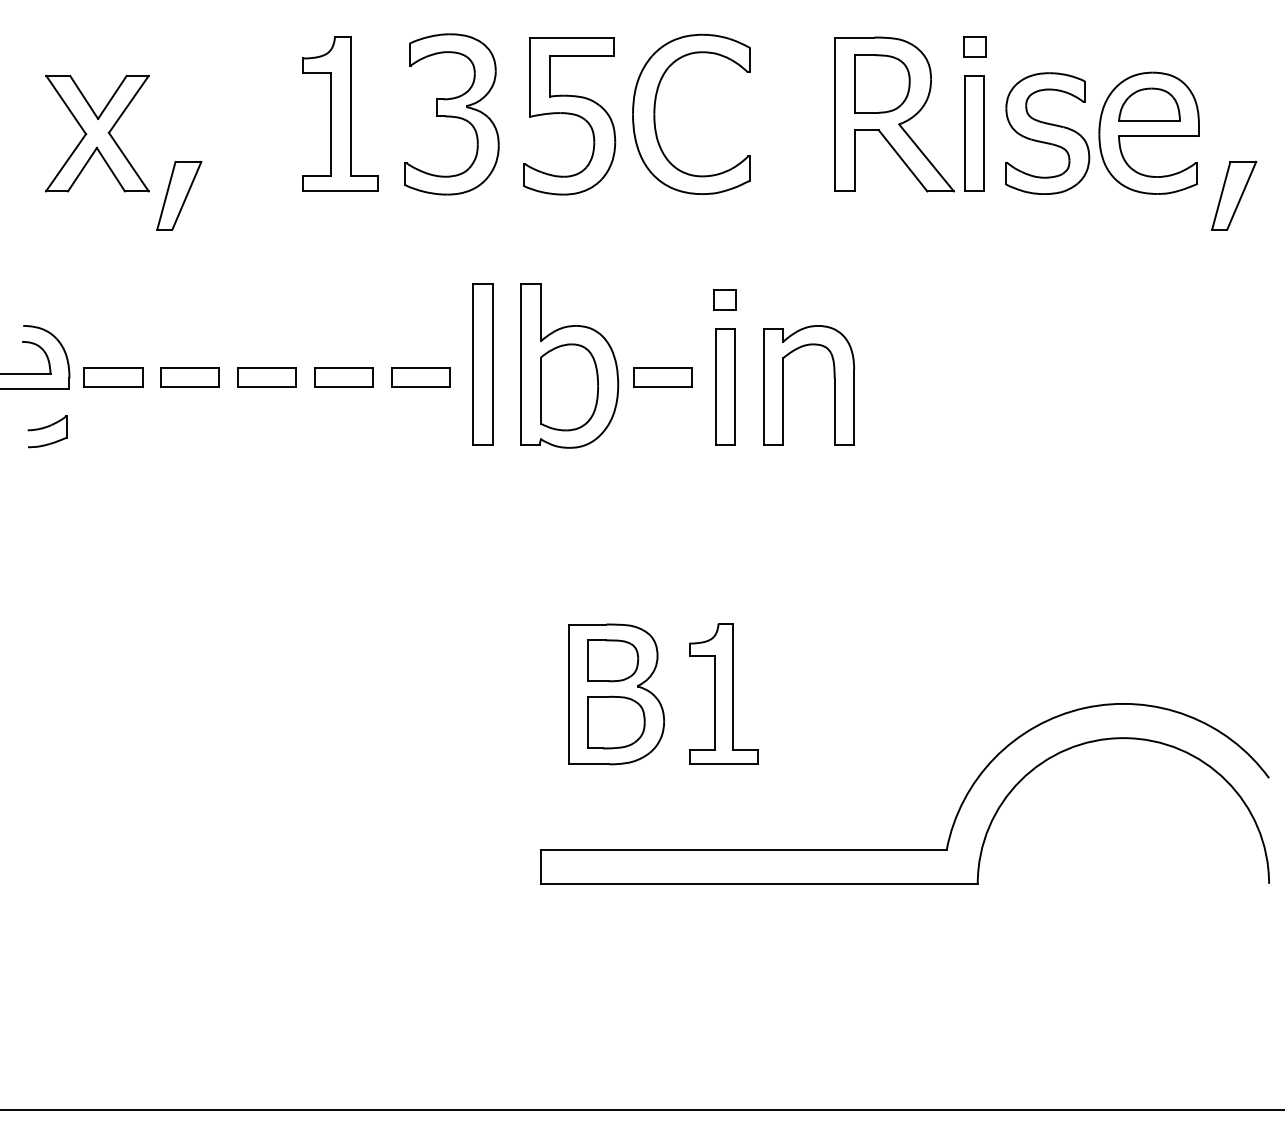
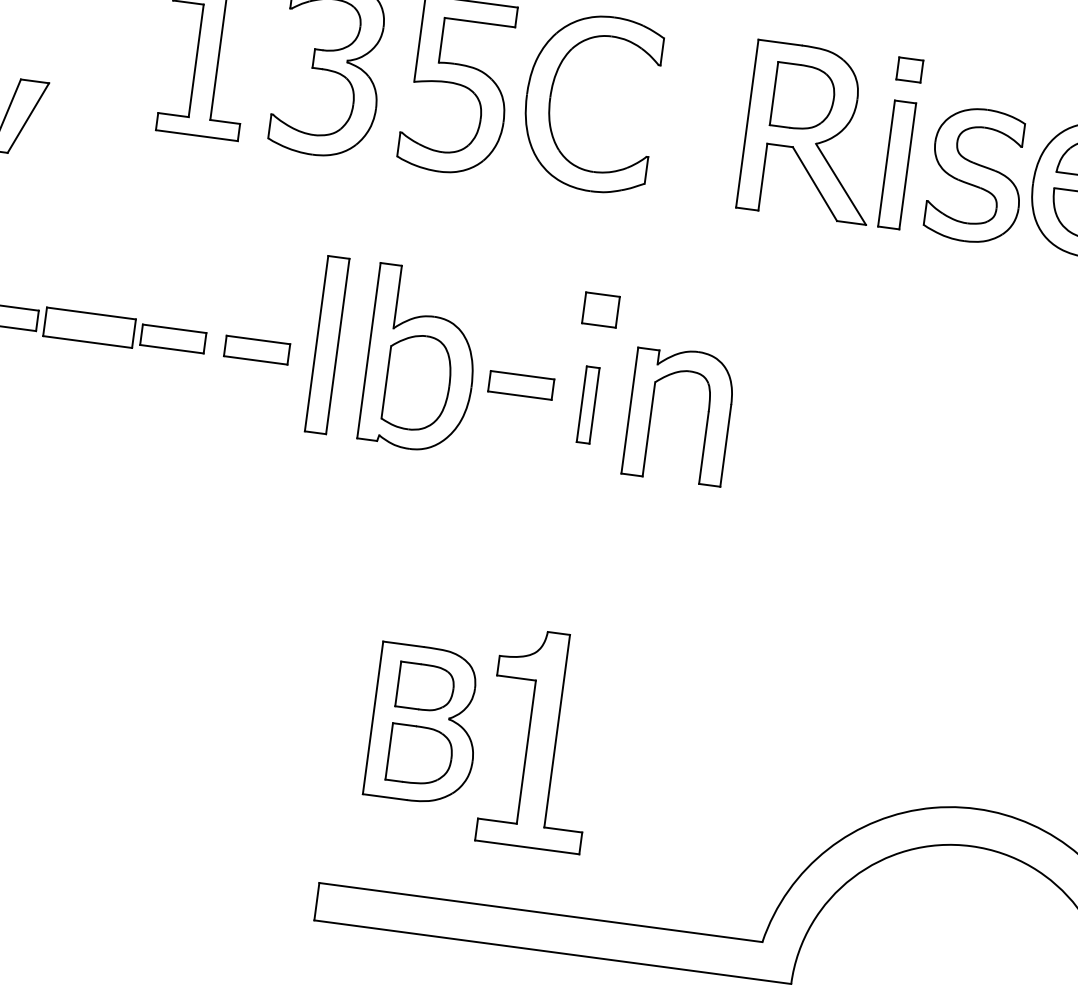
part: (724, 299) -> (599, 309), size x1.4
part: (266, 377) -> (88, 327), size x1.4
part: (725, 386) -> (588, 404), size x0.6
part: (723, 693) -> (541, 739), size x1.4

